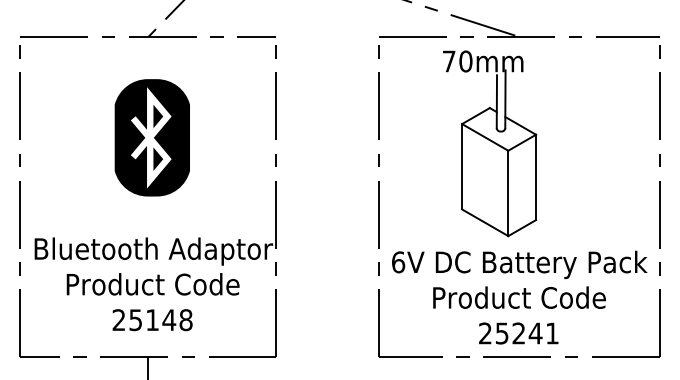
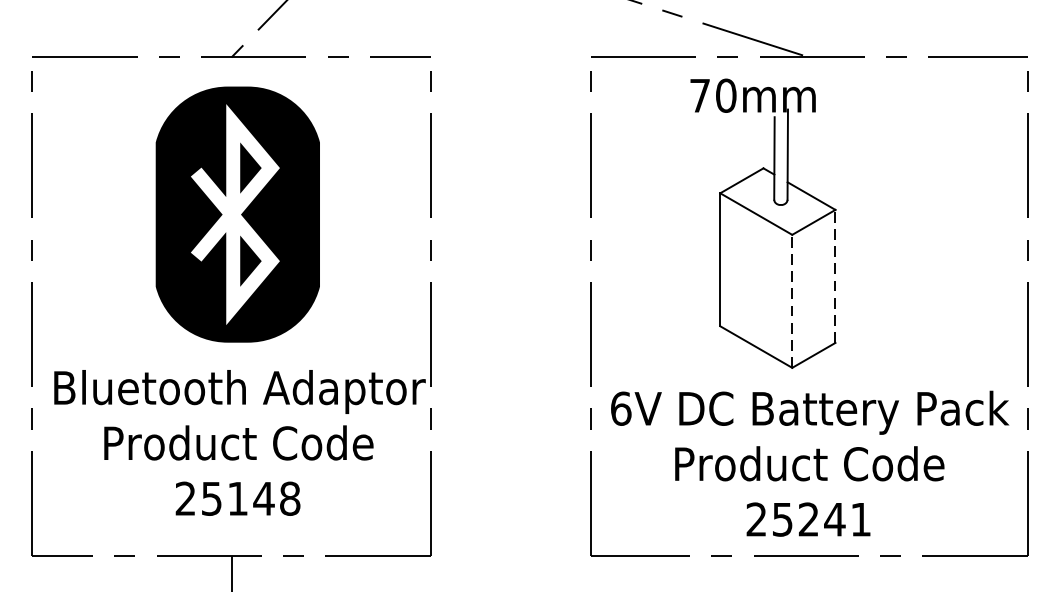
part: (151, 137) -> (236, 214), size x1.4
line: (536, 177) -> (836, 276), solid -> dashed
line: (508, 193) -> (792, 301), solid -> dashed

